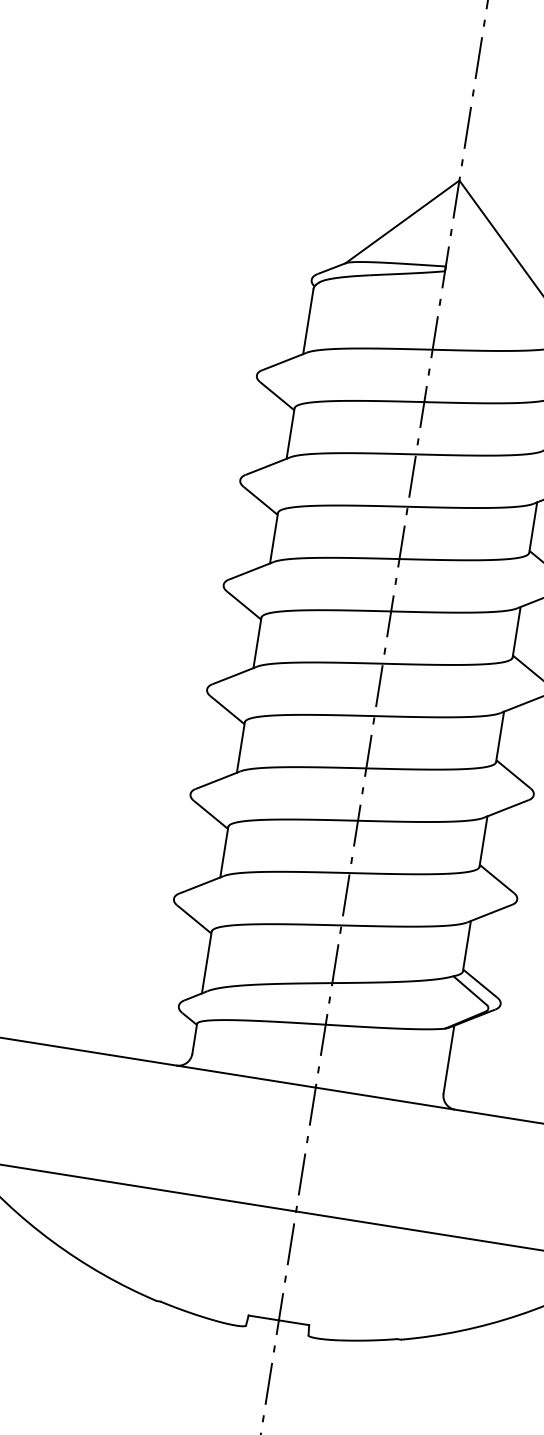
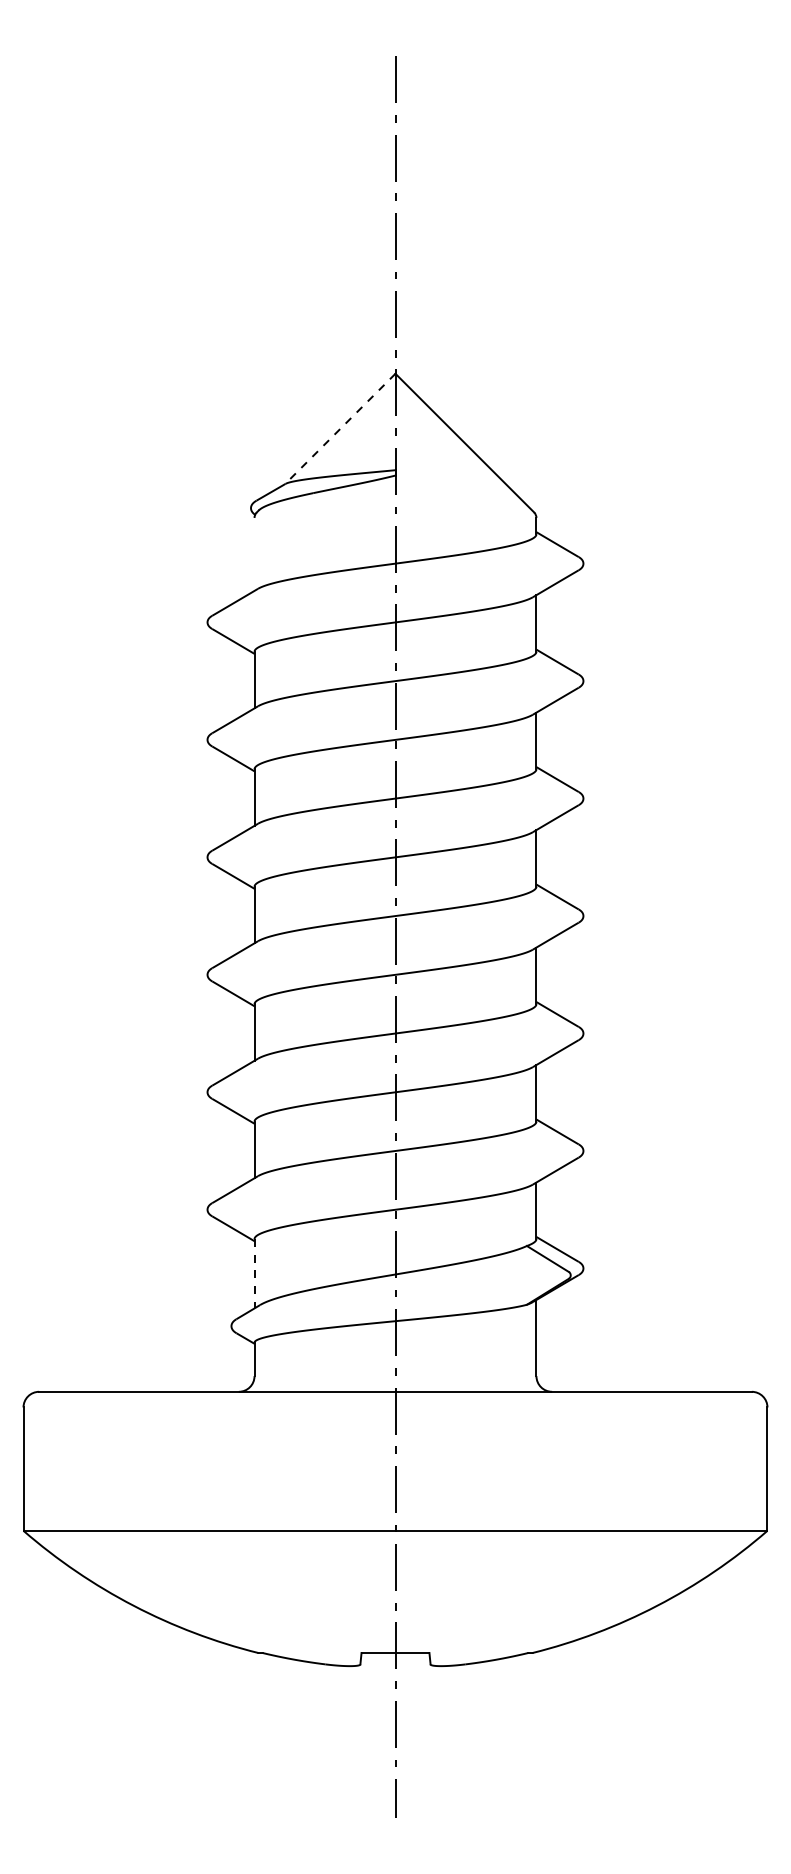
line: (401, 222) -> (339, 429), solid -> dashed
line: (308, 320) -> (254, 553), removed
line: (206, 962) -> (254, 1273), solid -> dashed

